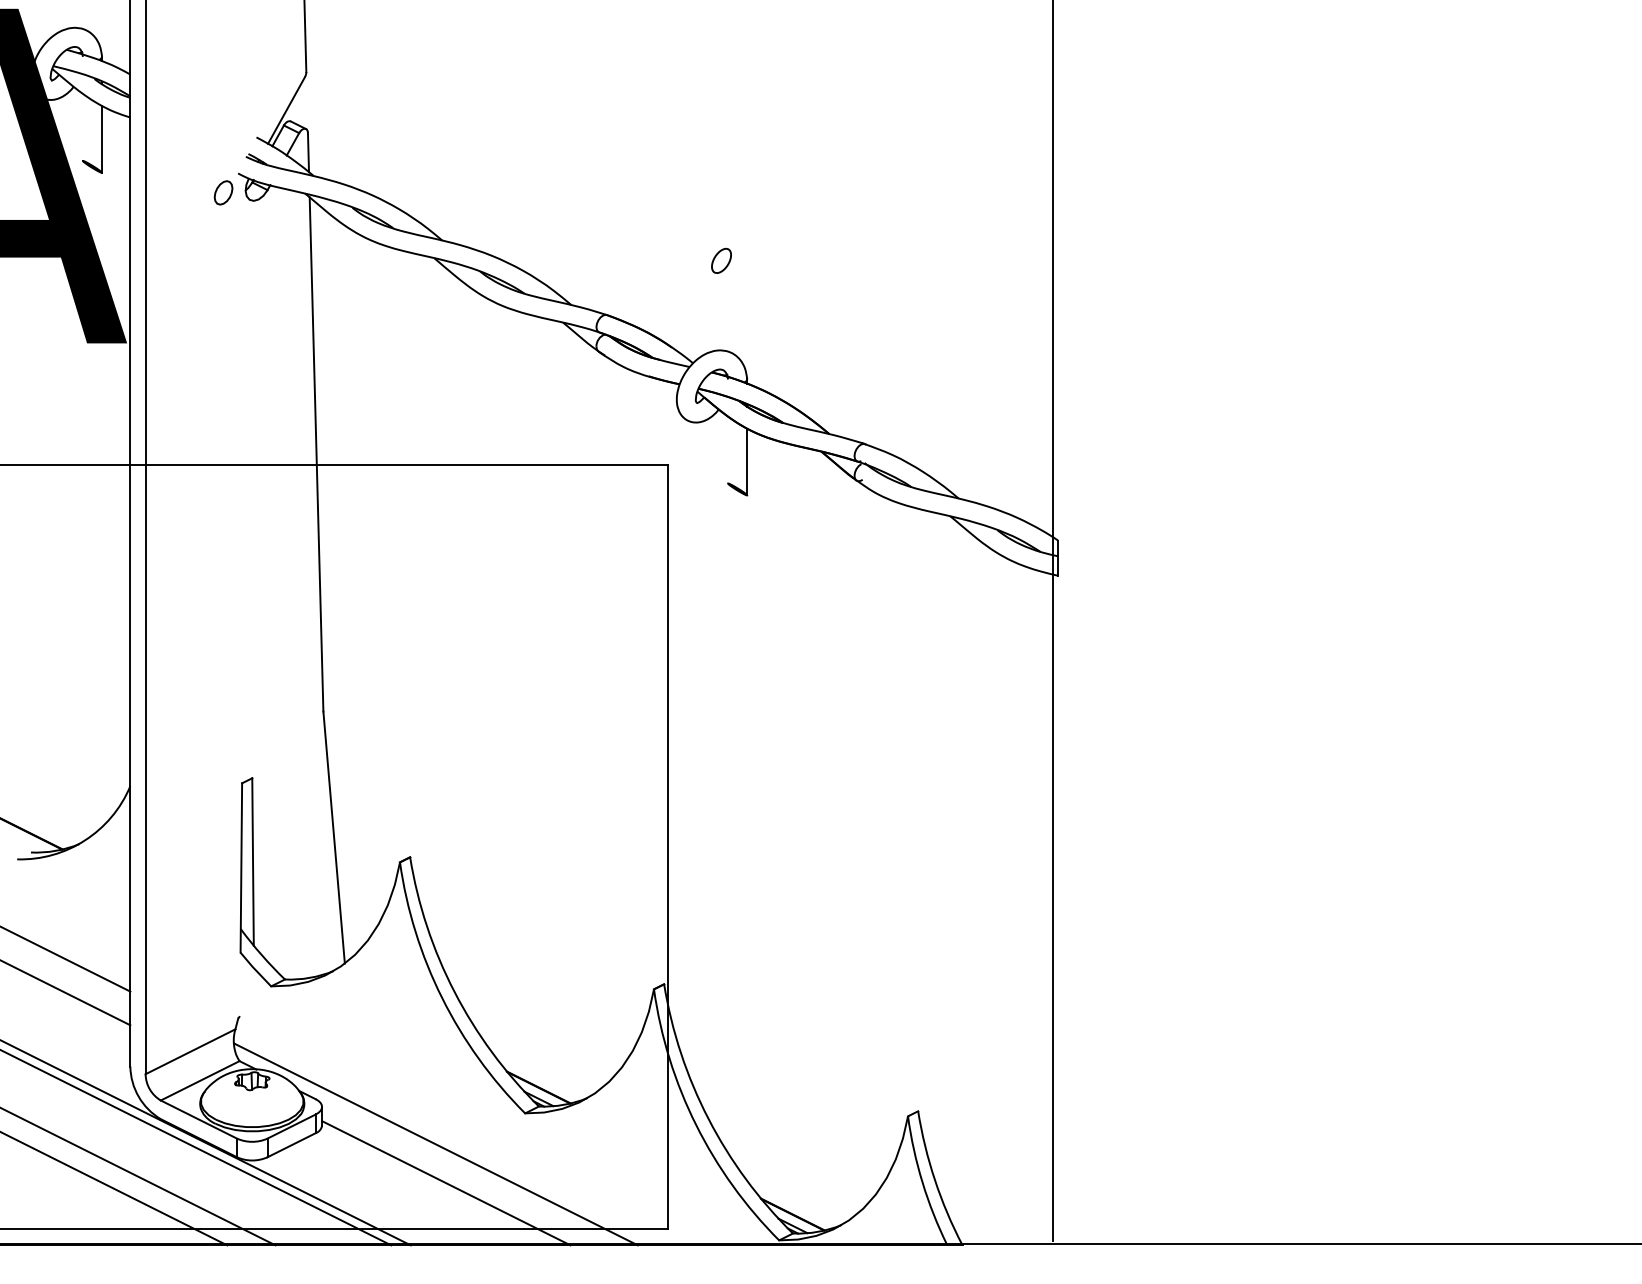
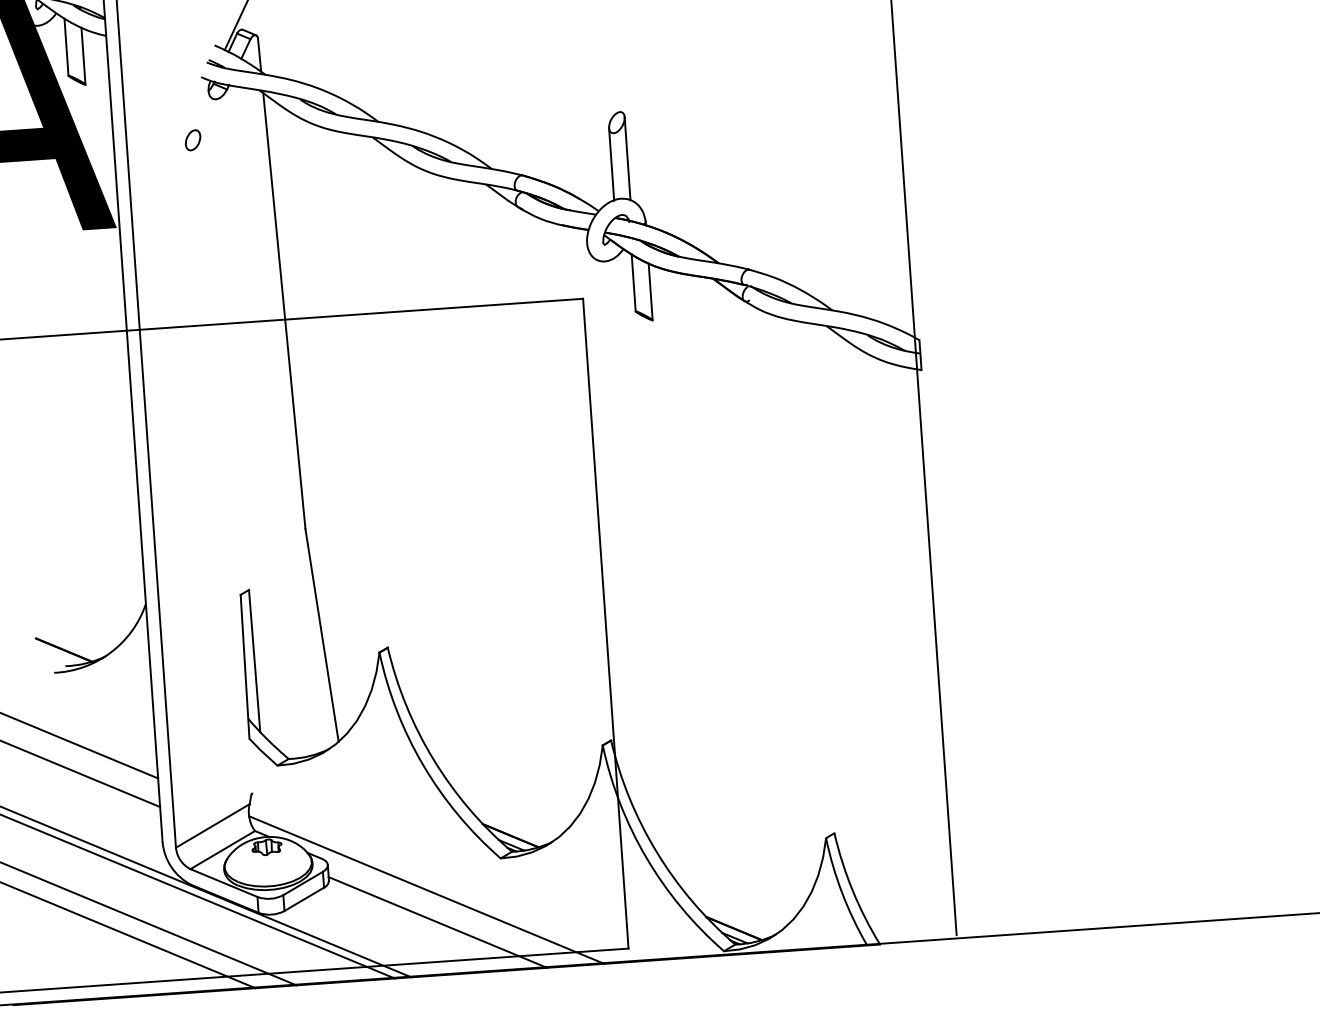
line: (82, 127) -> (66, 47), added
part: (223, 192) -> (192, 139), moved
line: (731, 303) -> (627, 158), added
line: (711, 309) -> (611, 164), added
line: (728, 449) -> (634, 282), added

